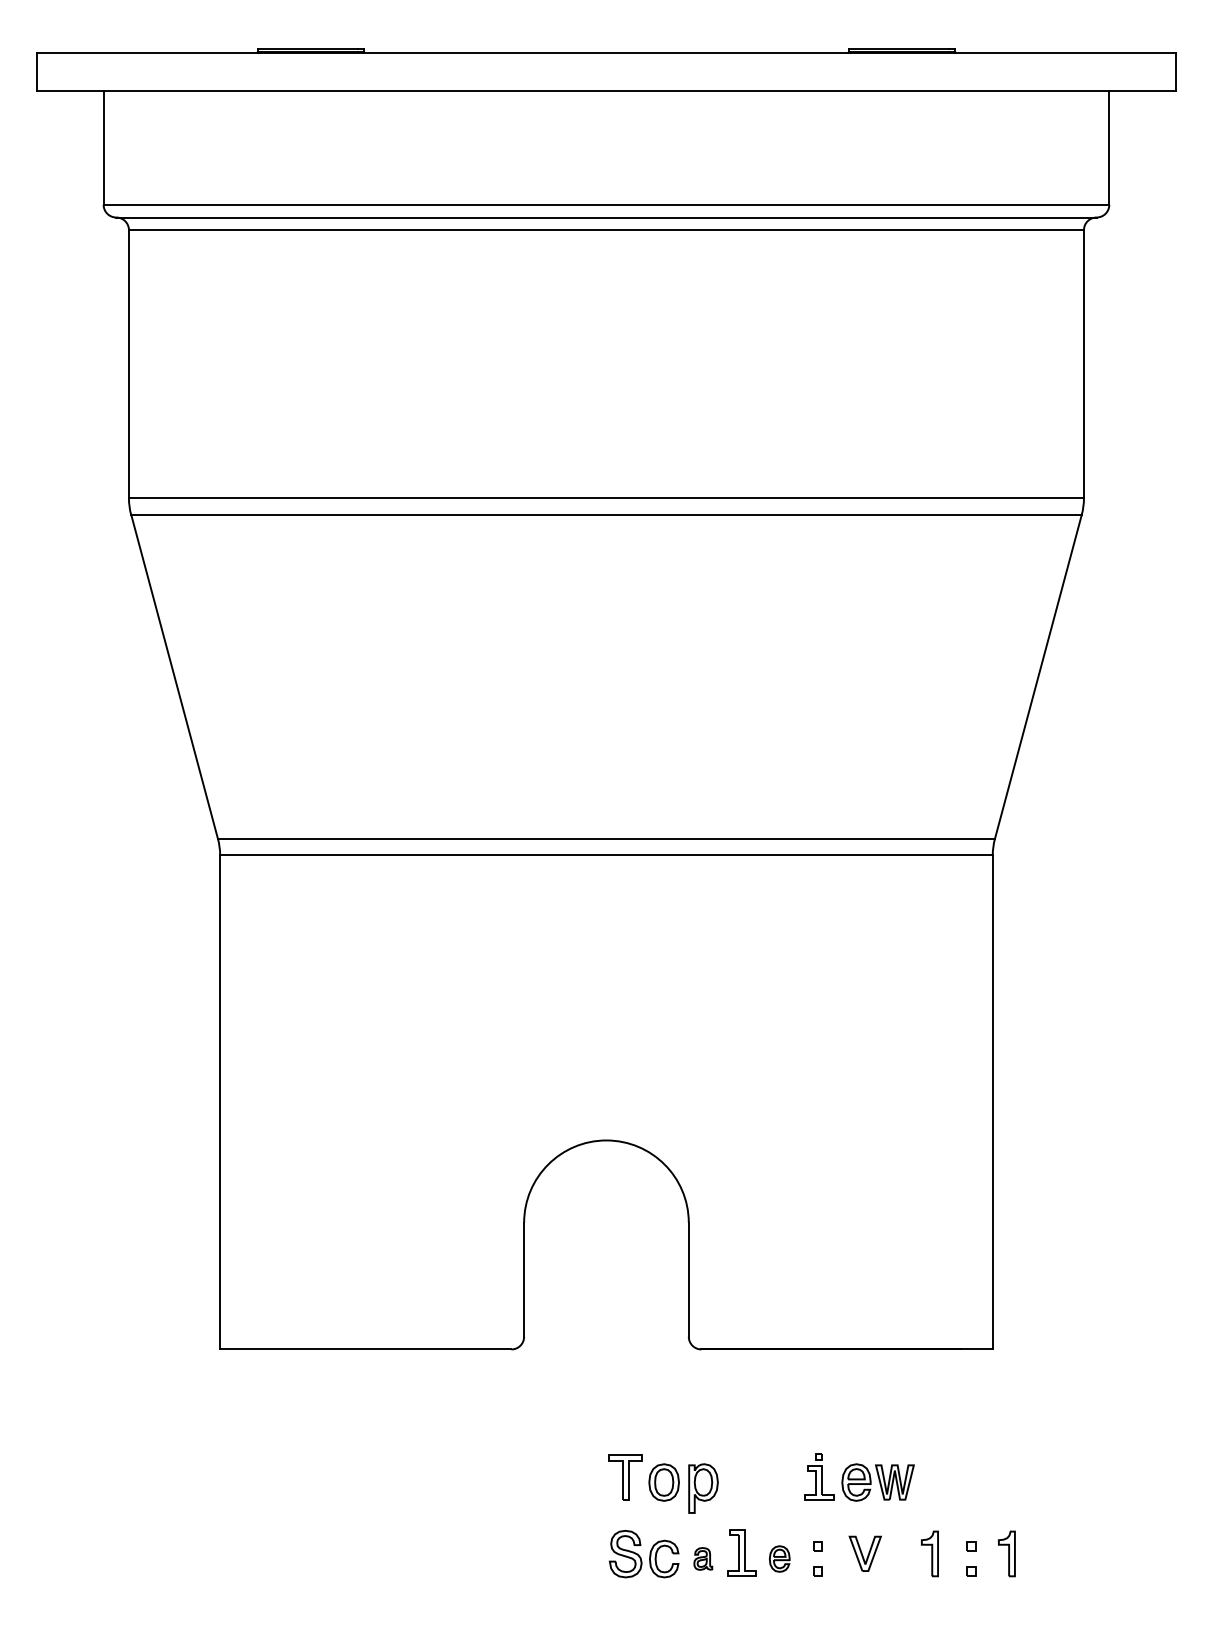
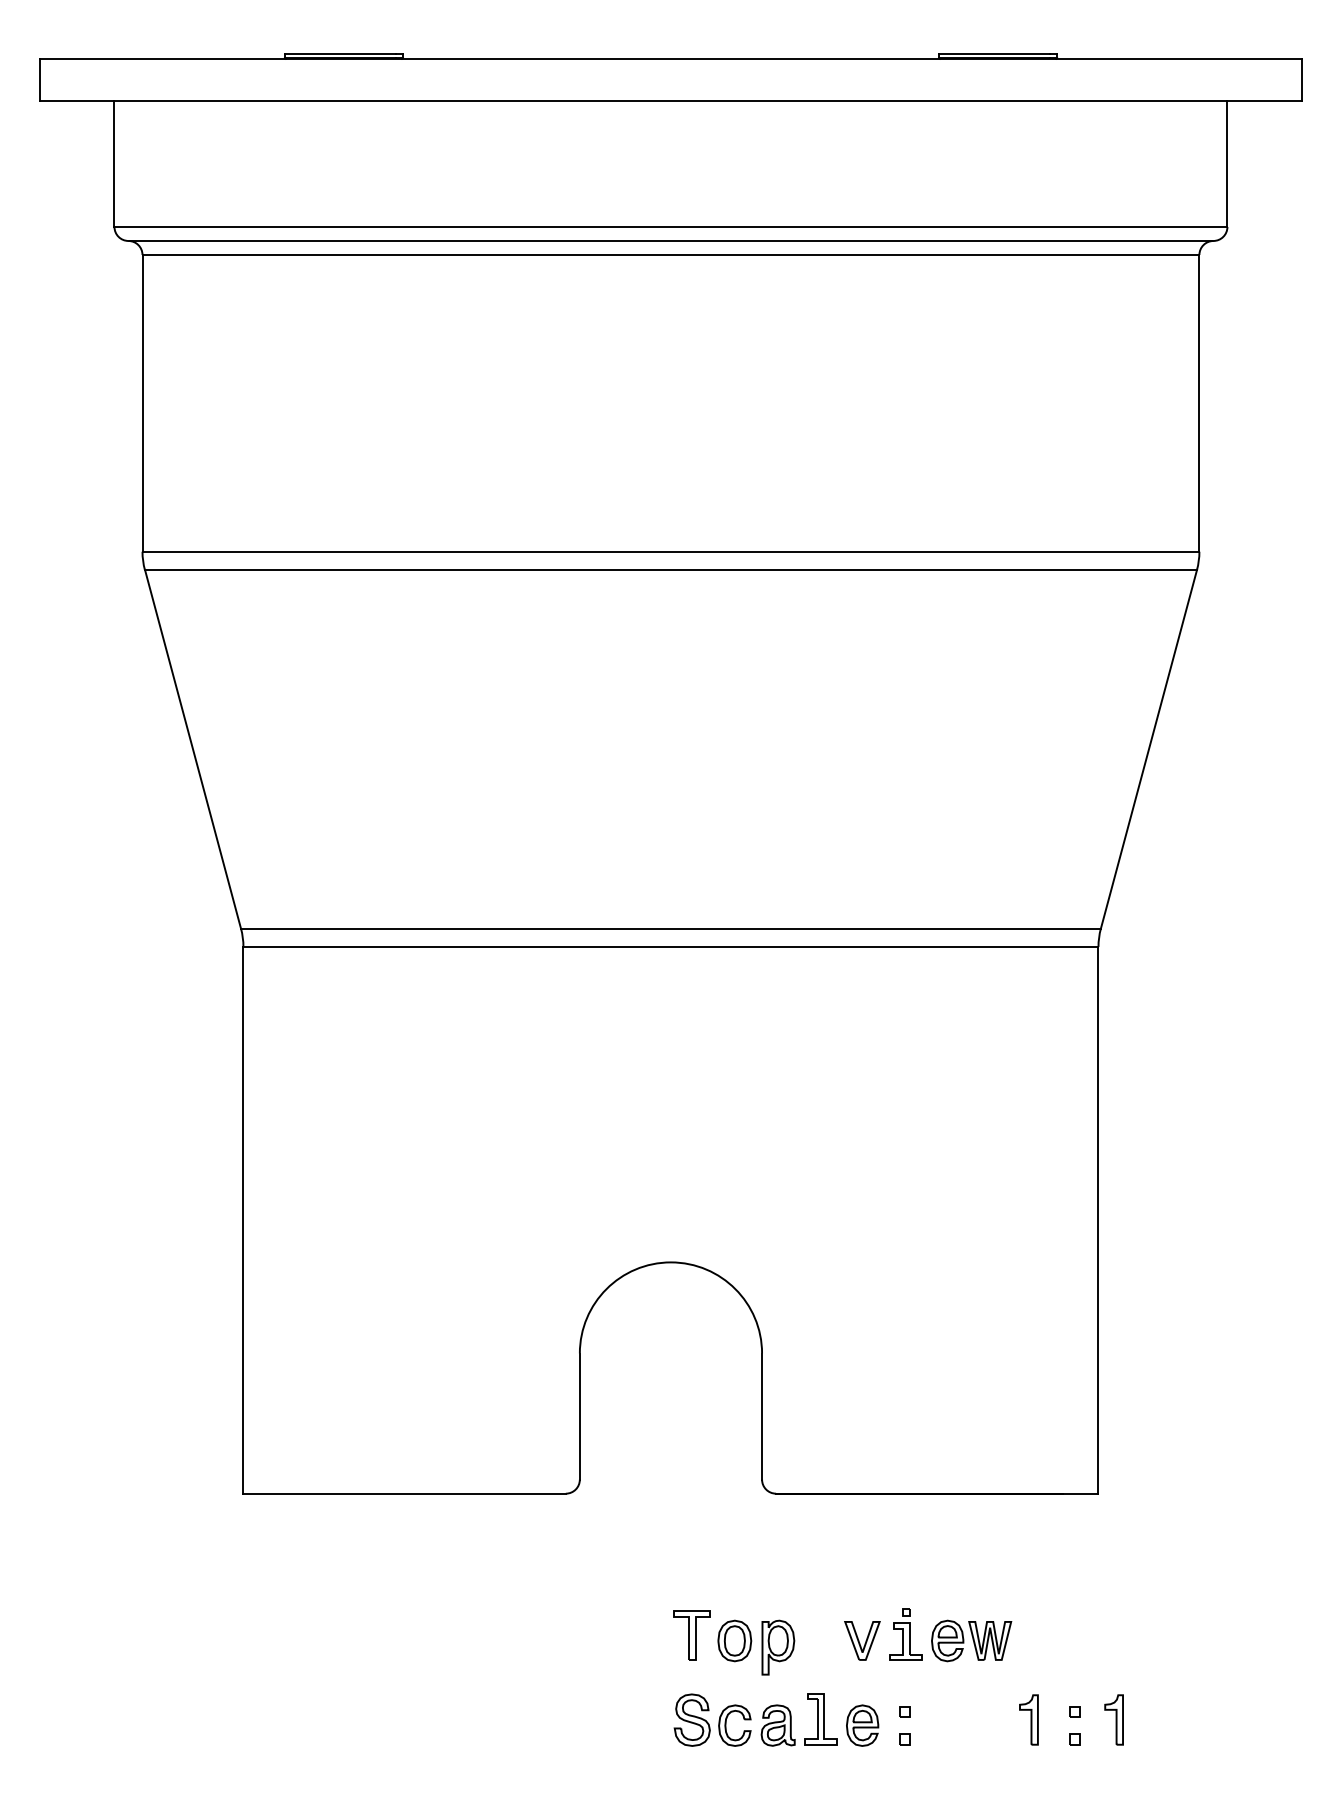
part: (865, 1553) -> (862, 1640), moved
part: (702, 1558) -> (777, 1725), size x1.67
part: (779, 1558) -> (862, 1725), size x1.43

